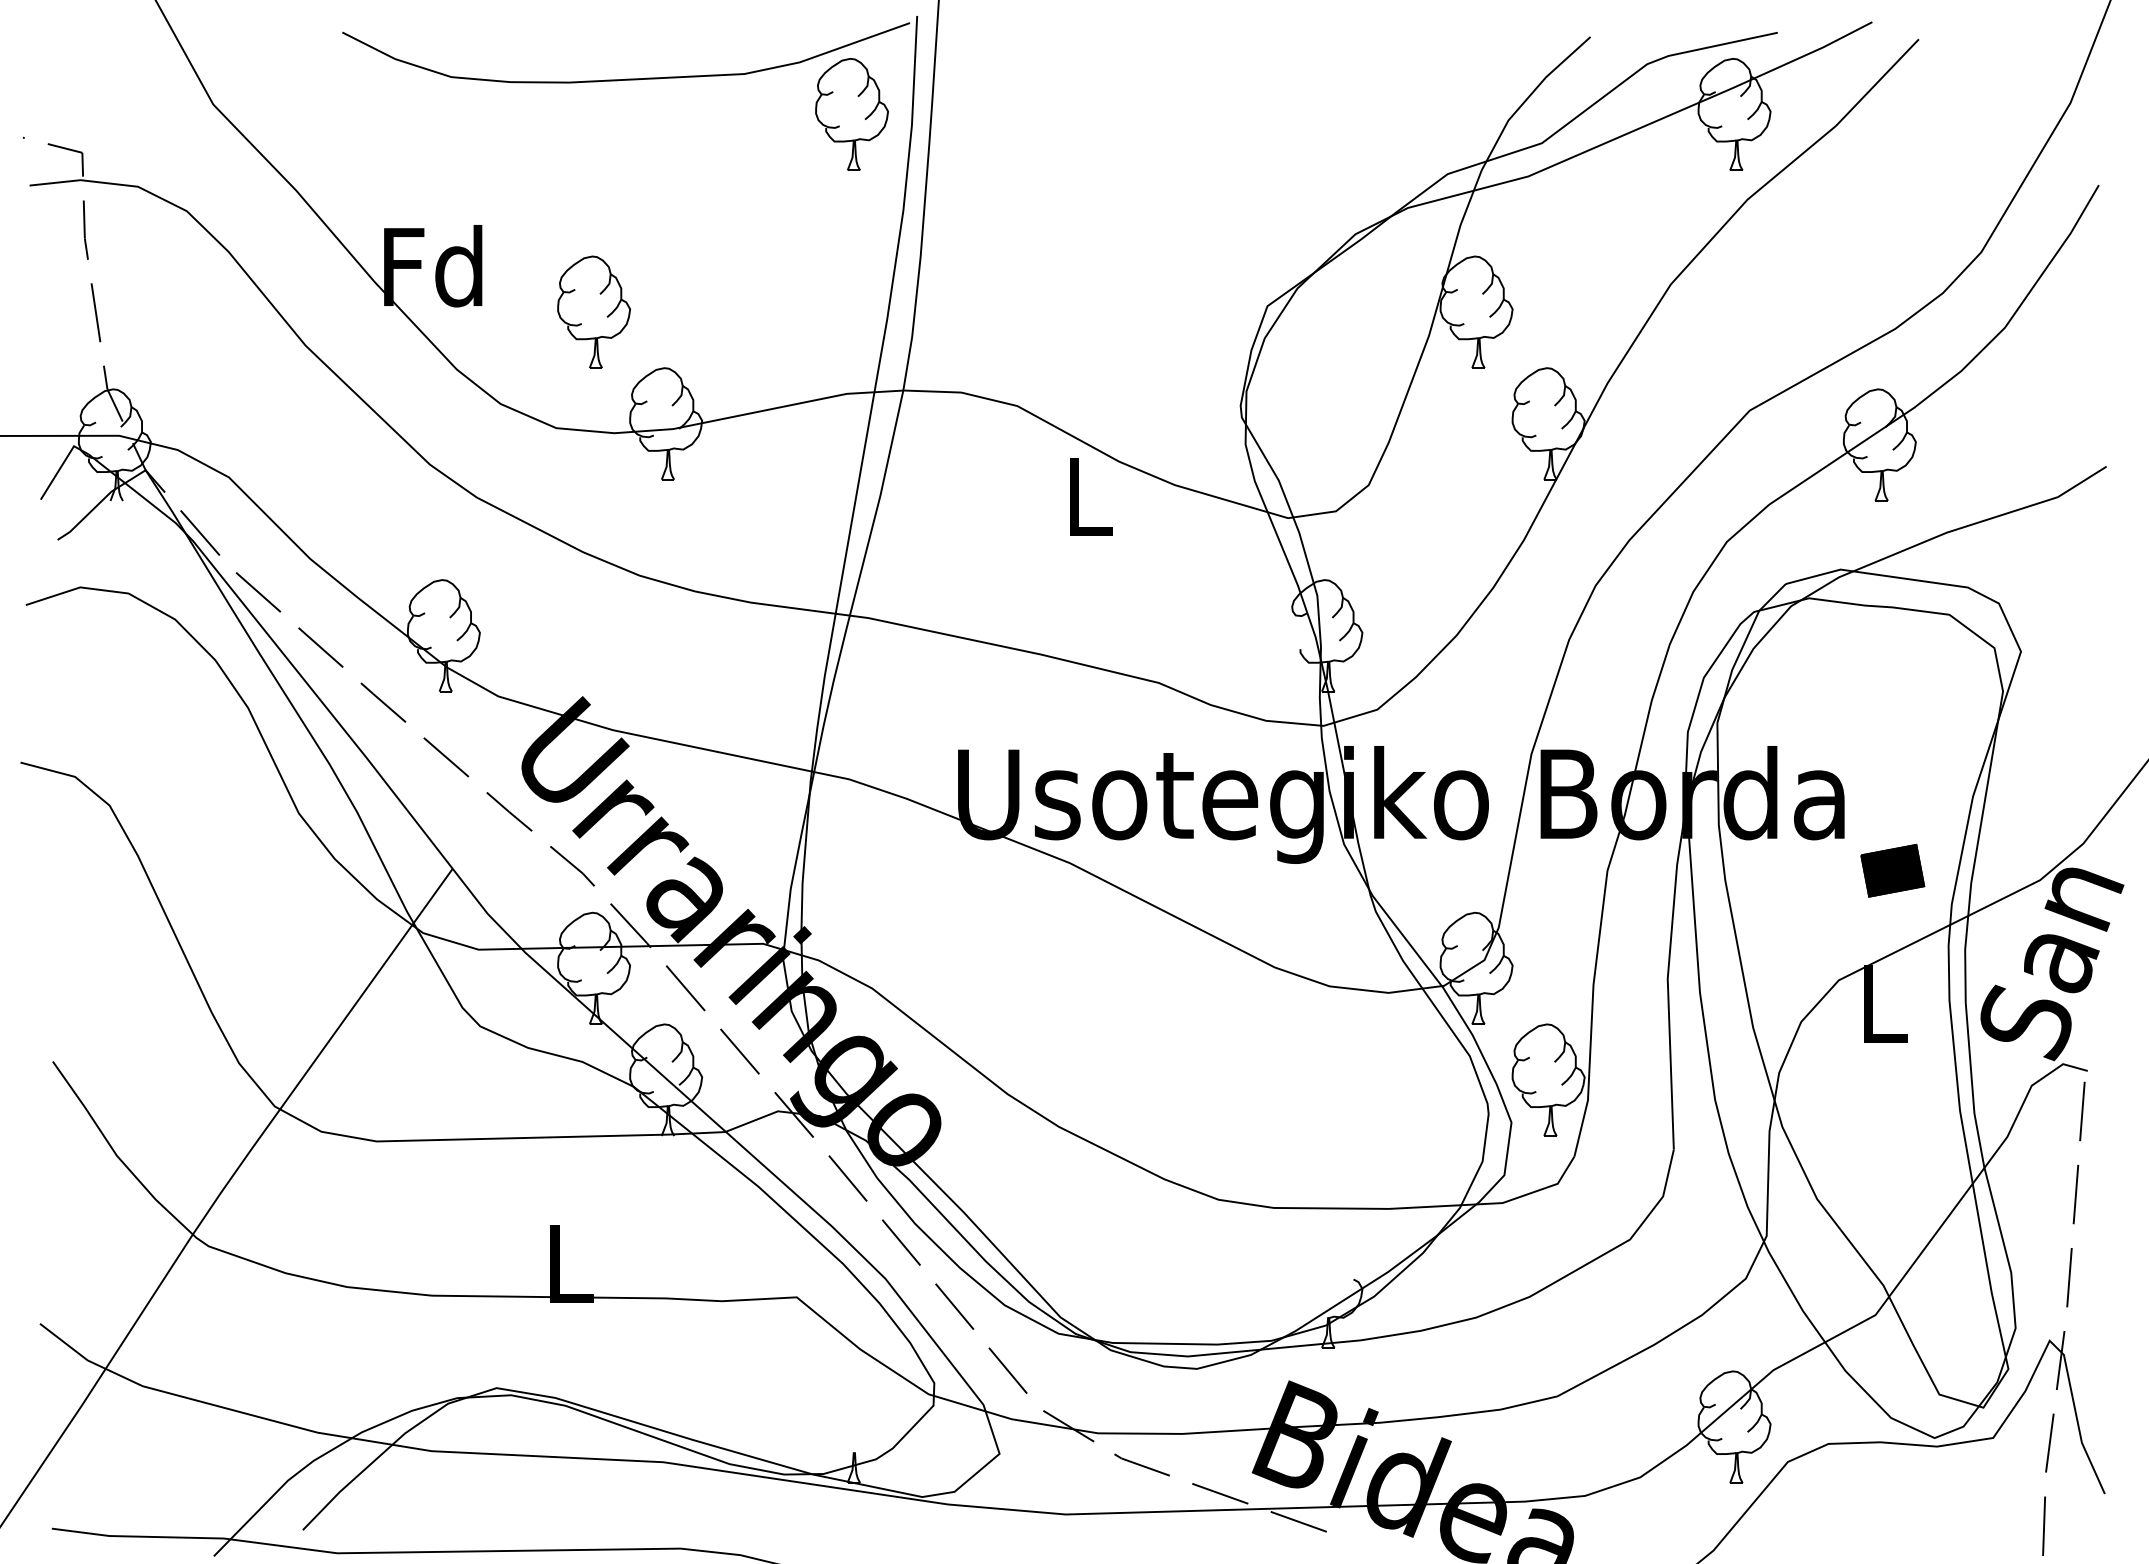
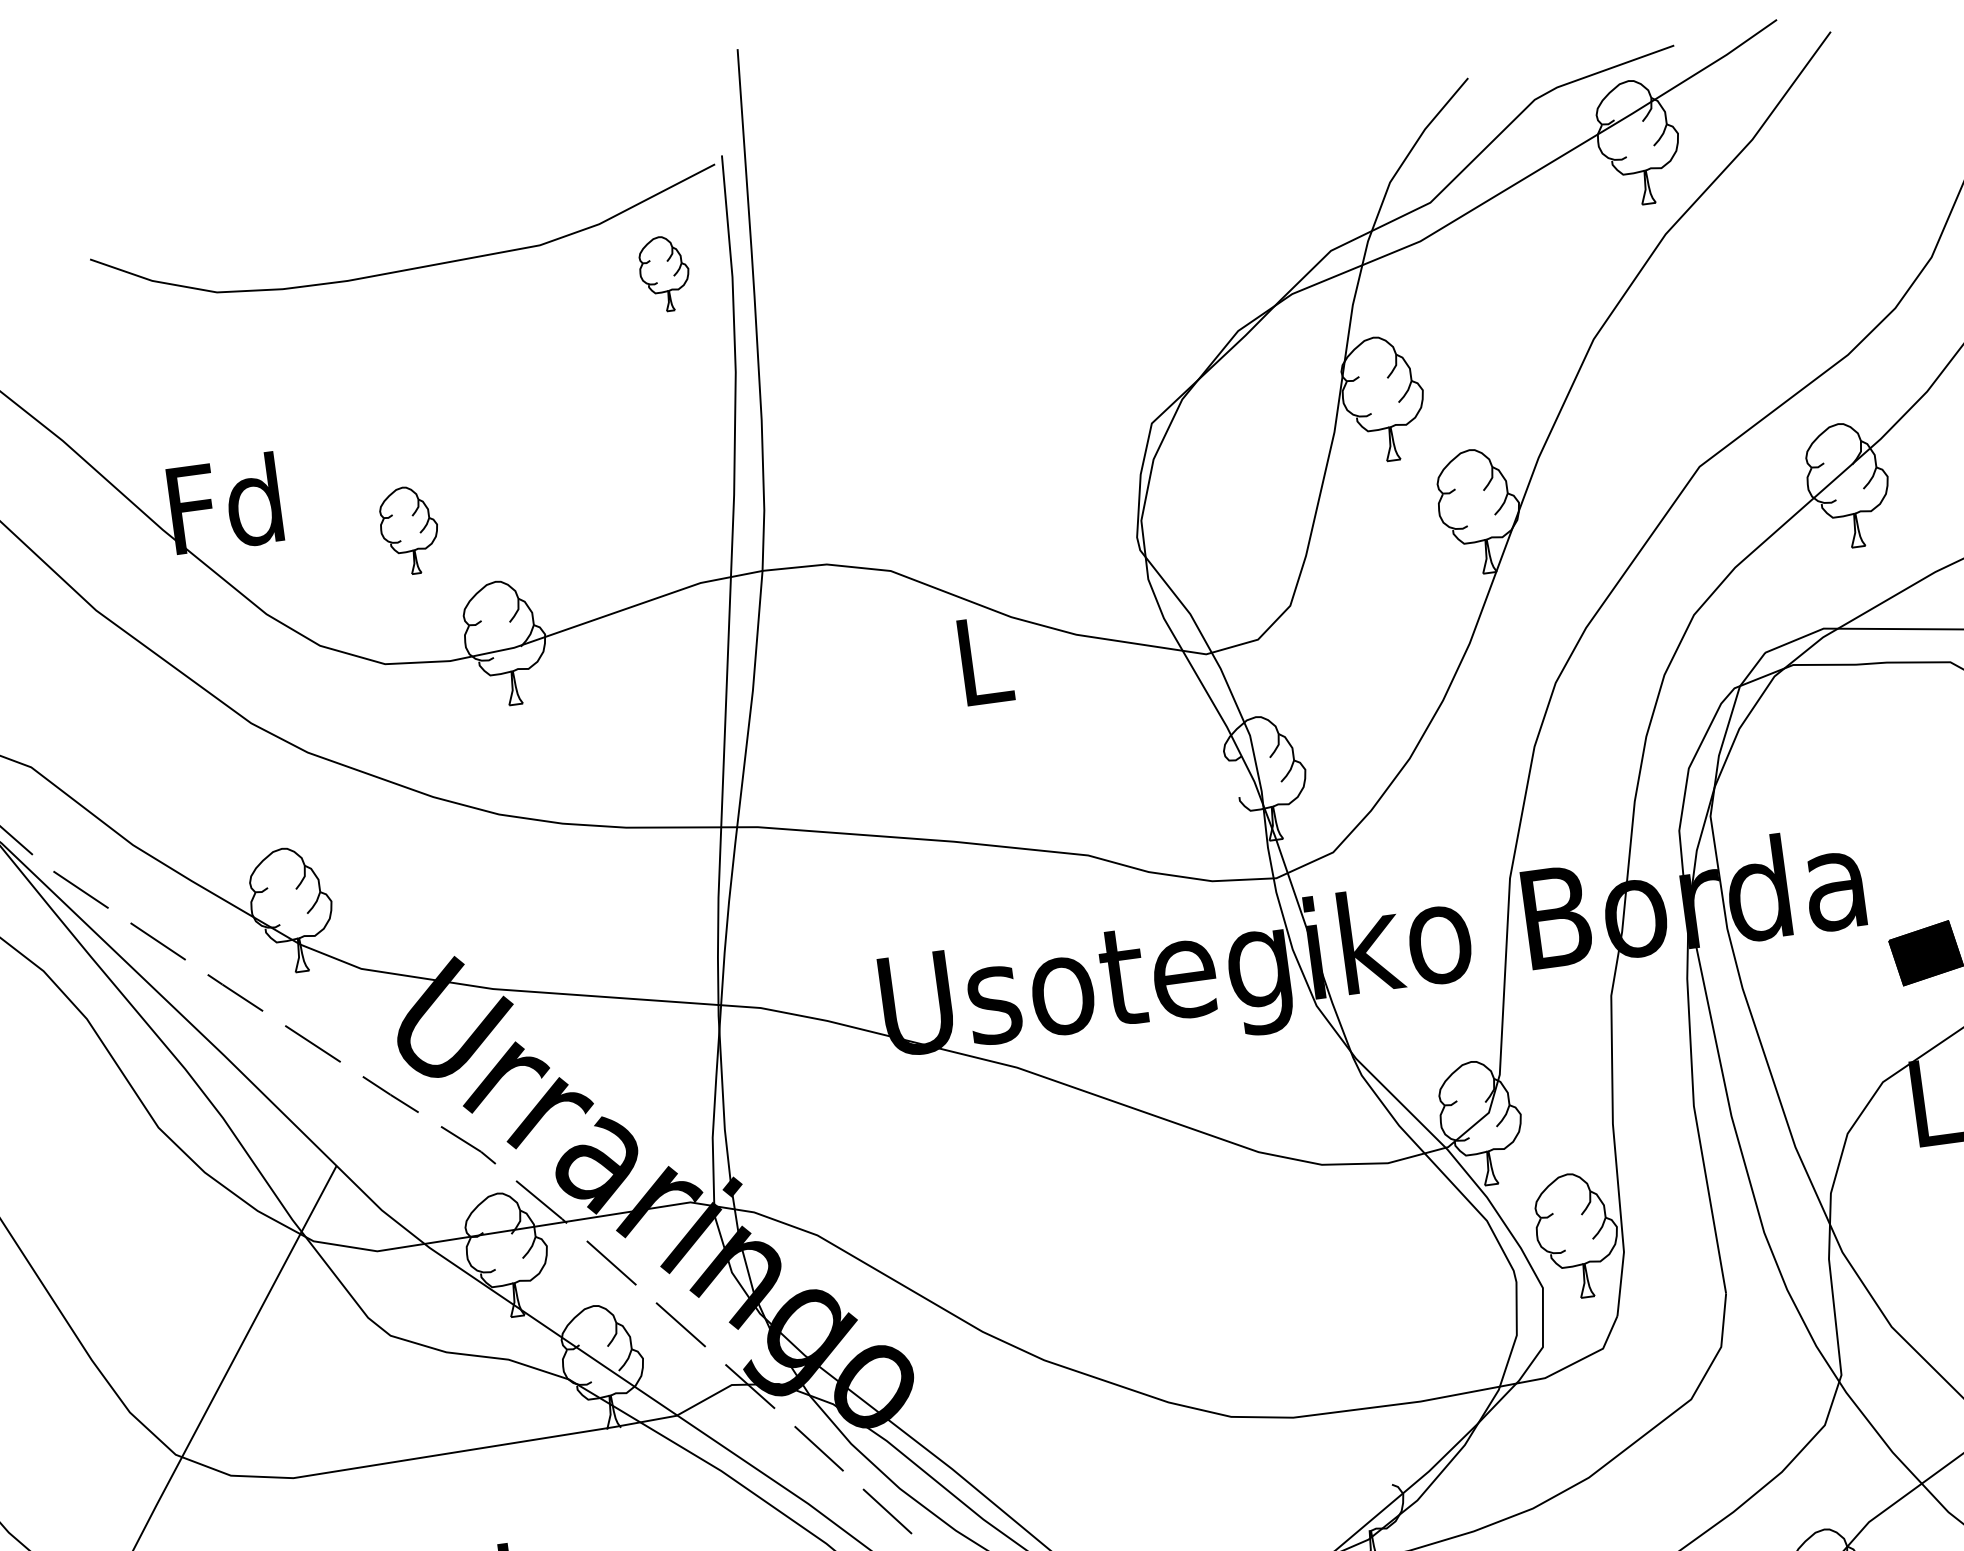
part: (851, 114) -> (664, 274), size x0.6
part: (593, 311) -> (408, 529), size x0.7

